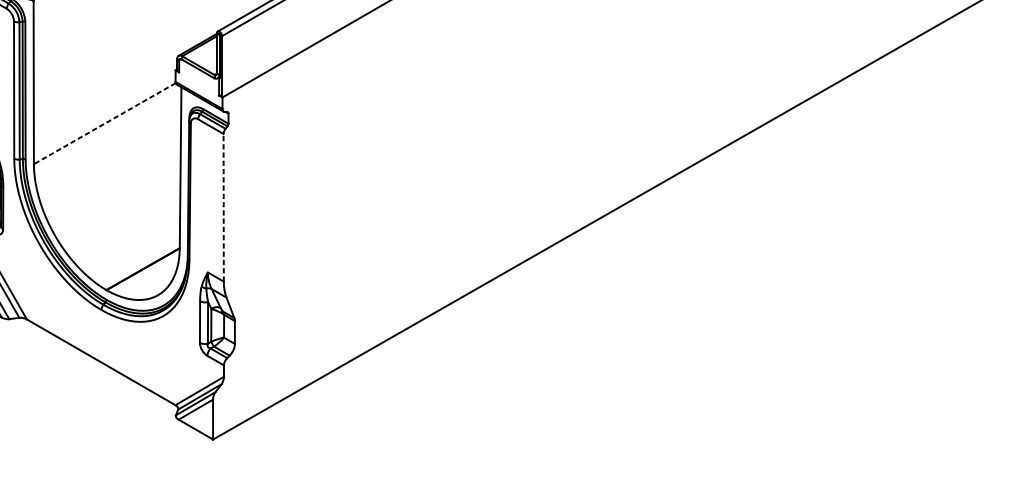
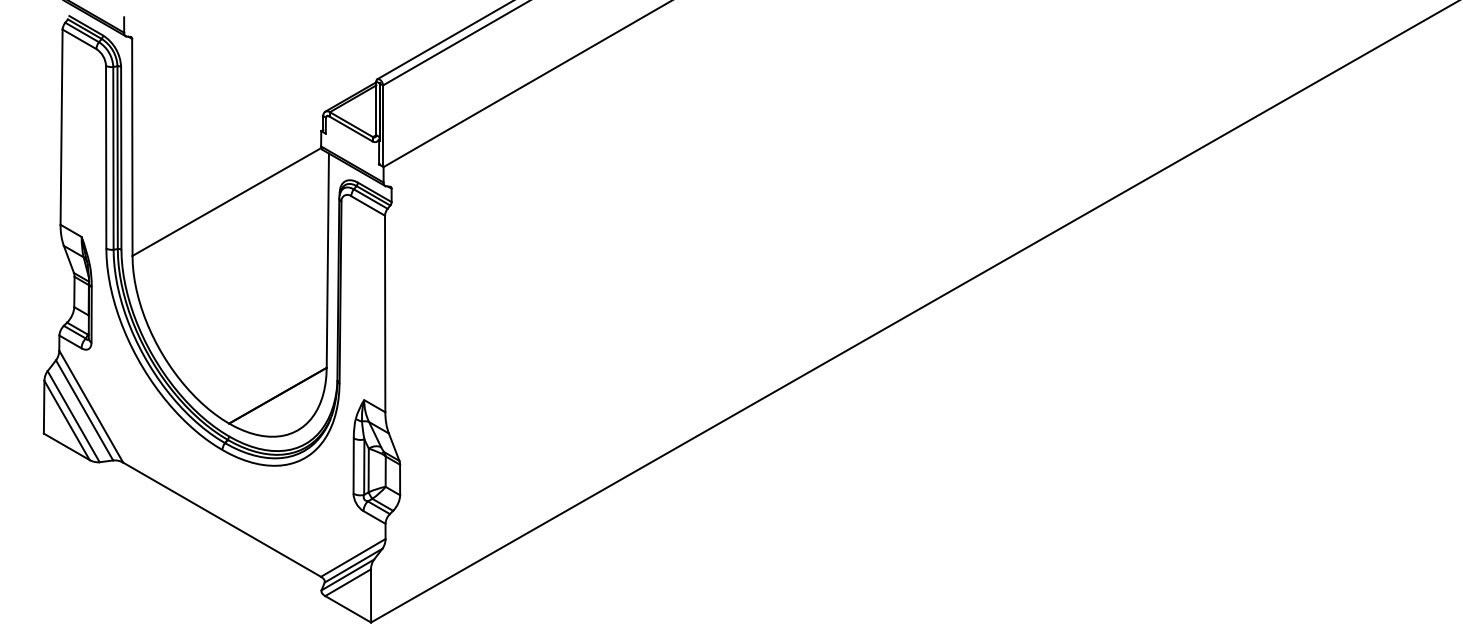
line: (104, 123) -> (226, 201), dashed -> solid
line: (223, 207) -> (385, 313), dashed -> solid

